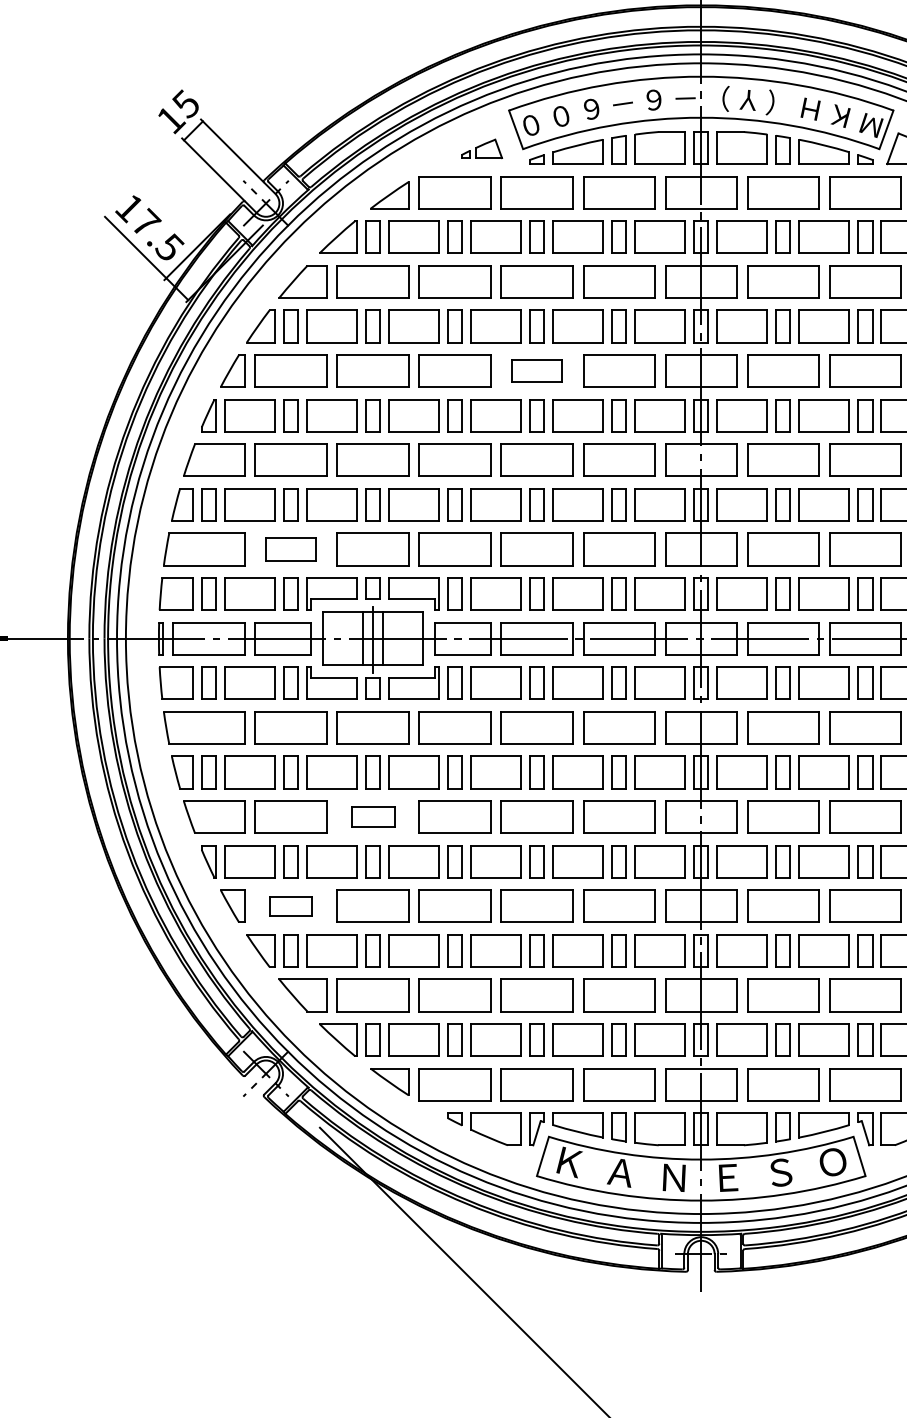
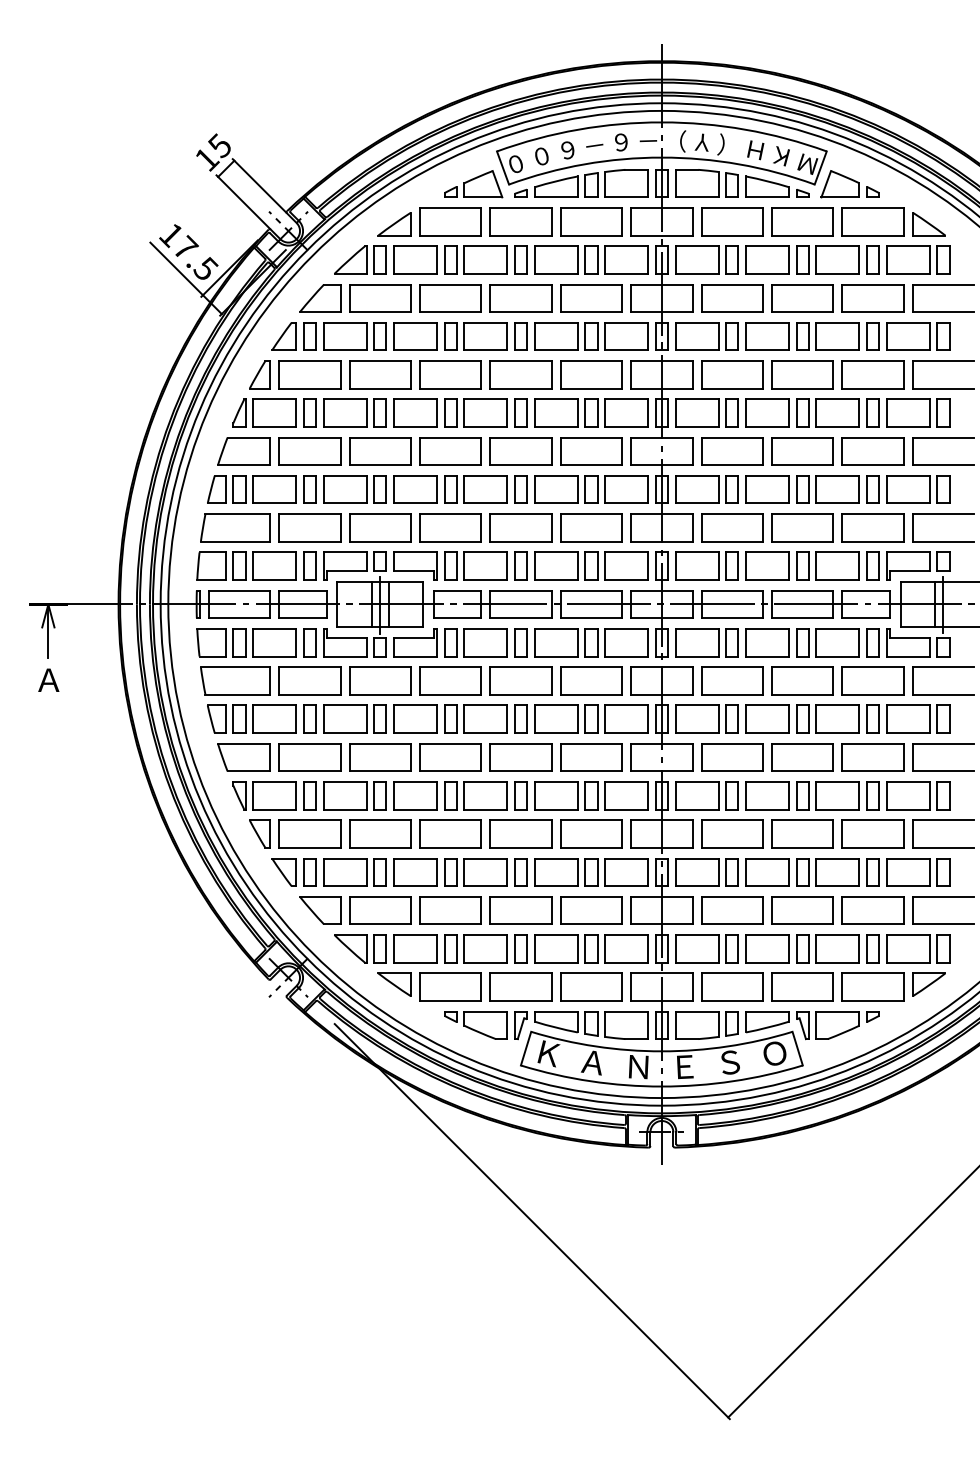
part: (481, 149) -> (473, 184), size x1.67
part: (536, 370) -> (520, 374), size x1.43
part: (290, 548) -> (309, 527), size x1.43
part: (373, 817) -> (380, 757), size x1.67
part: (290, 905) -> (309, 833), size x1.67

